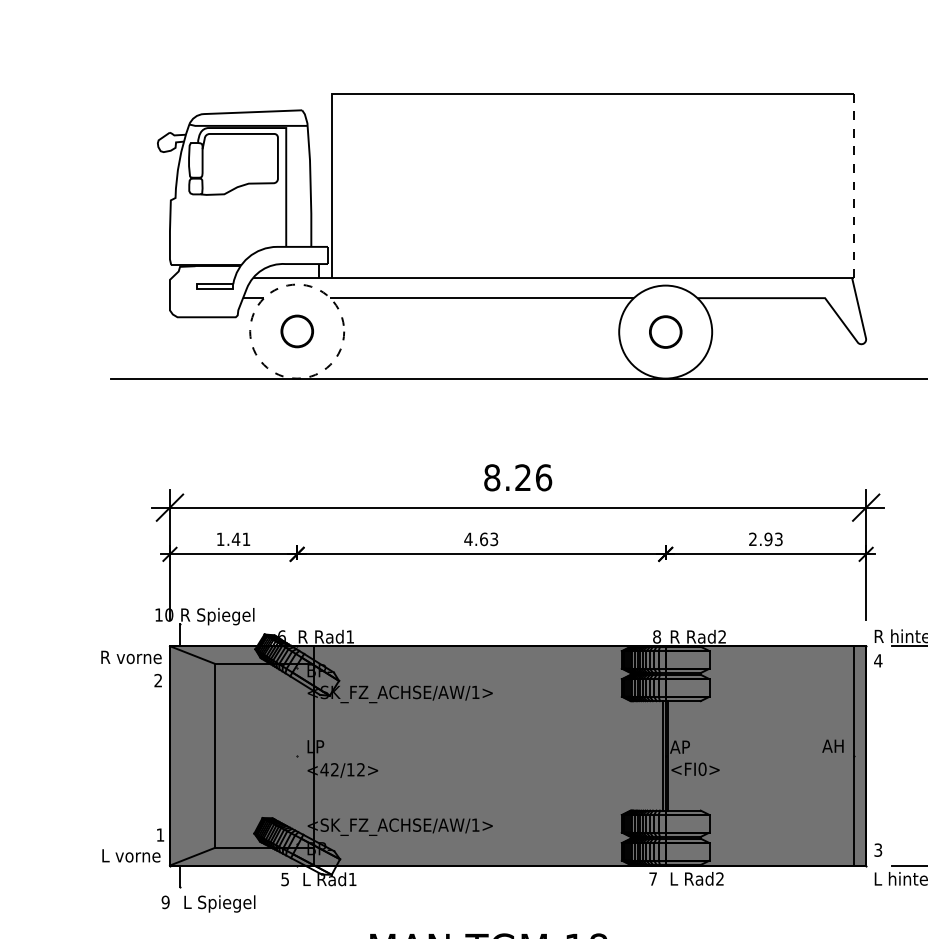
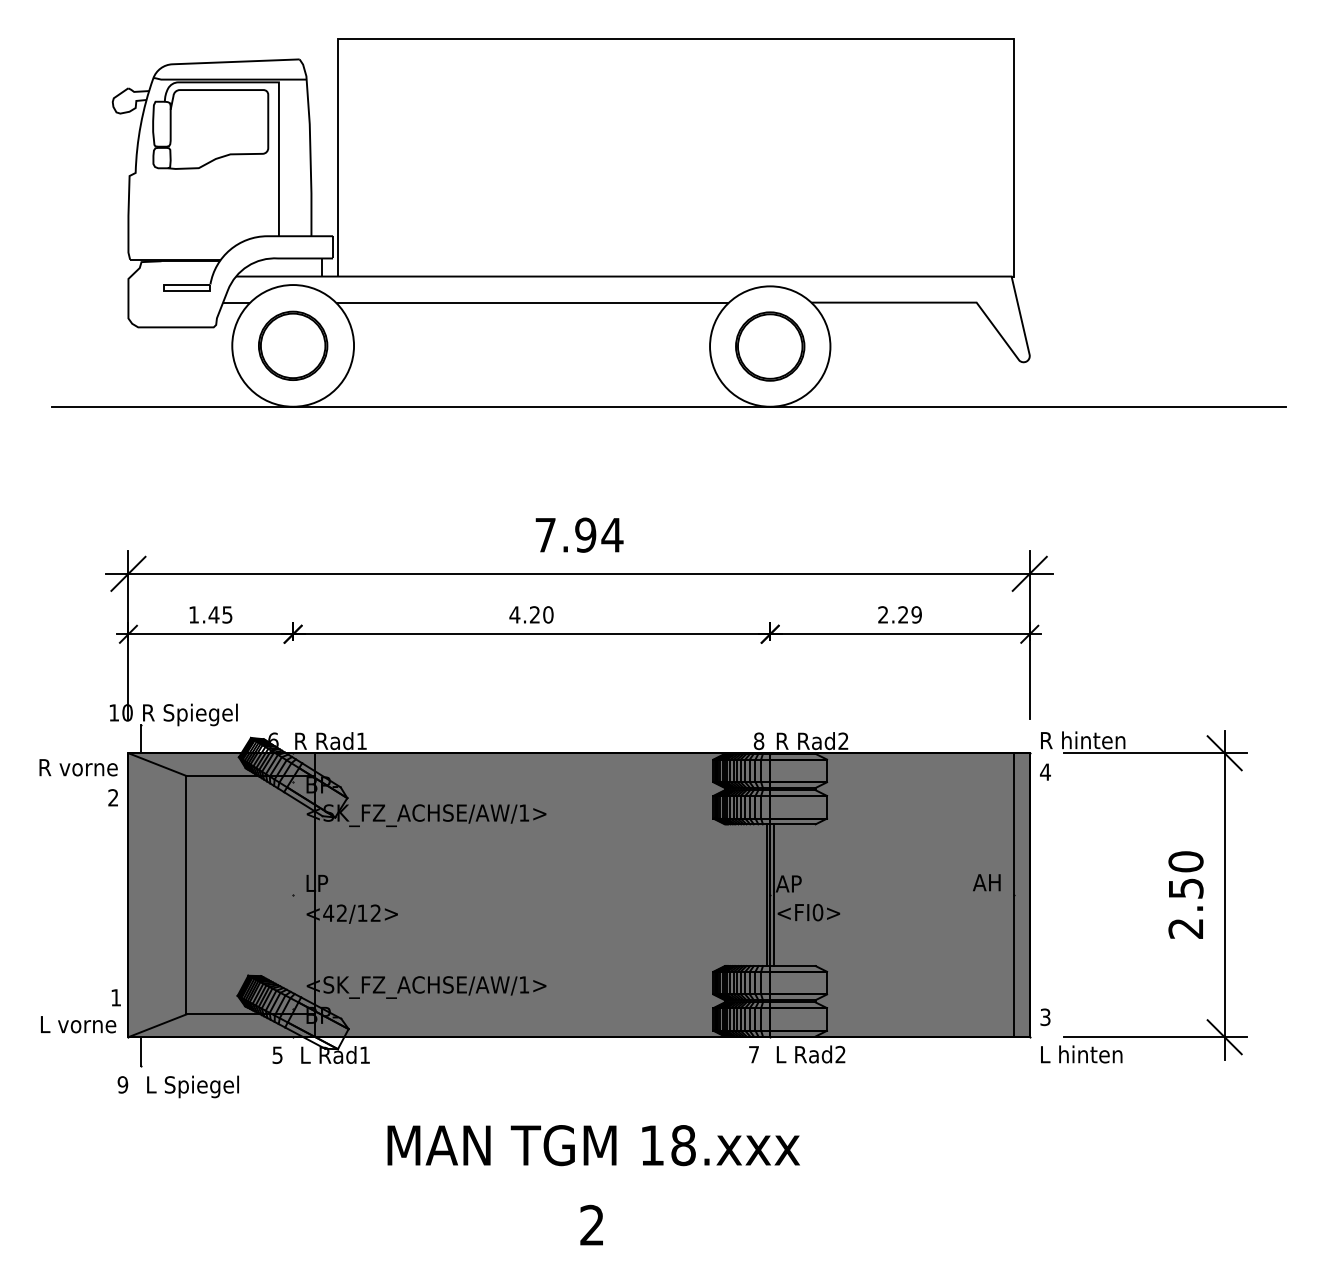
line: (854, 186) -> (1014, 157), dashed -> solid
circle: (297, 331) -> (293, 345), dashed -> solid
part: (297, 331) -> (293, 345), size x1.67
part: (665, 332) -> (770, 346), size x1.67
text: (518, 477) -> (579, 534), 8.26 -> 7.94
text: (246, 539) -> (227, 614), 1.41 -> 1.45
text: (489, 539) -> (541, 614), 4.63 -> 4.20
text: (773, 539) -> (909, 614), 2.93 -> 2.29

